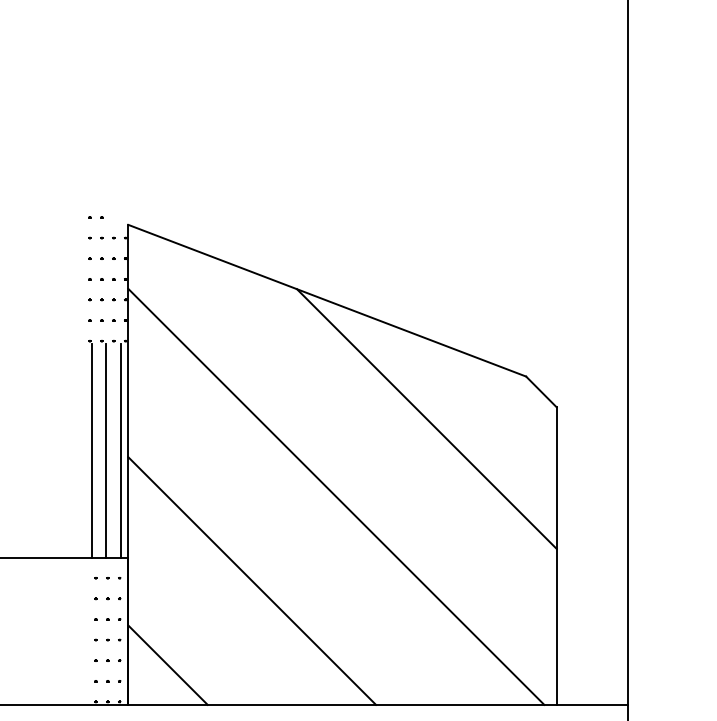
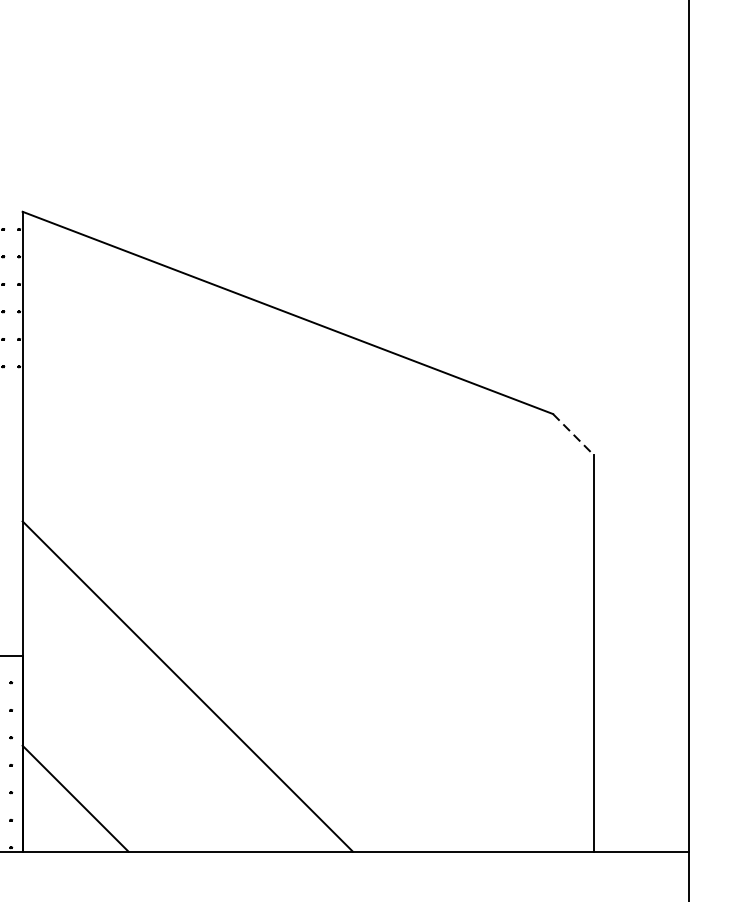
line: (541, 391) -> (573, 433), solid -> dashed
line: (426, 418) -> (420, 469), removed
line: (121, 450) -> (13, 512), removed
line: (336, 496) -> (300, 573), removed

